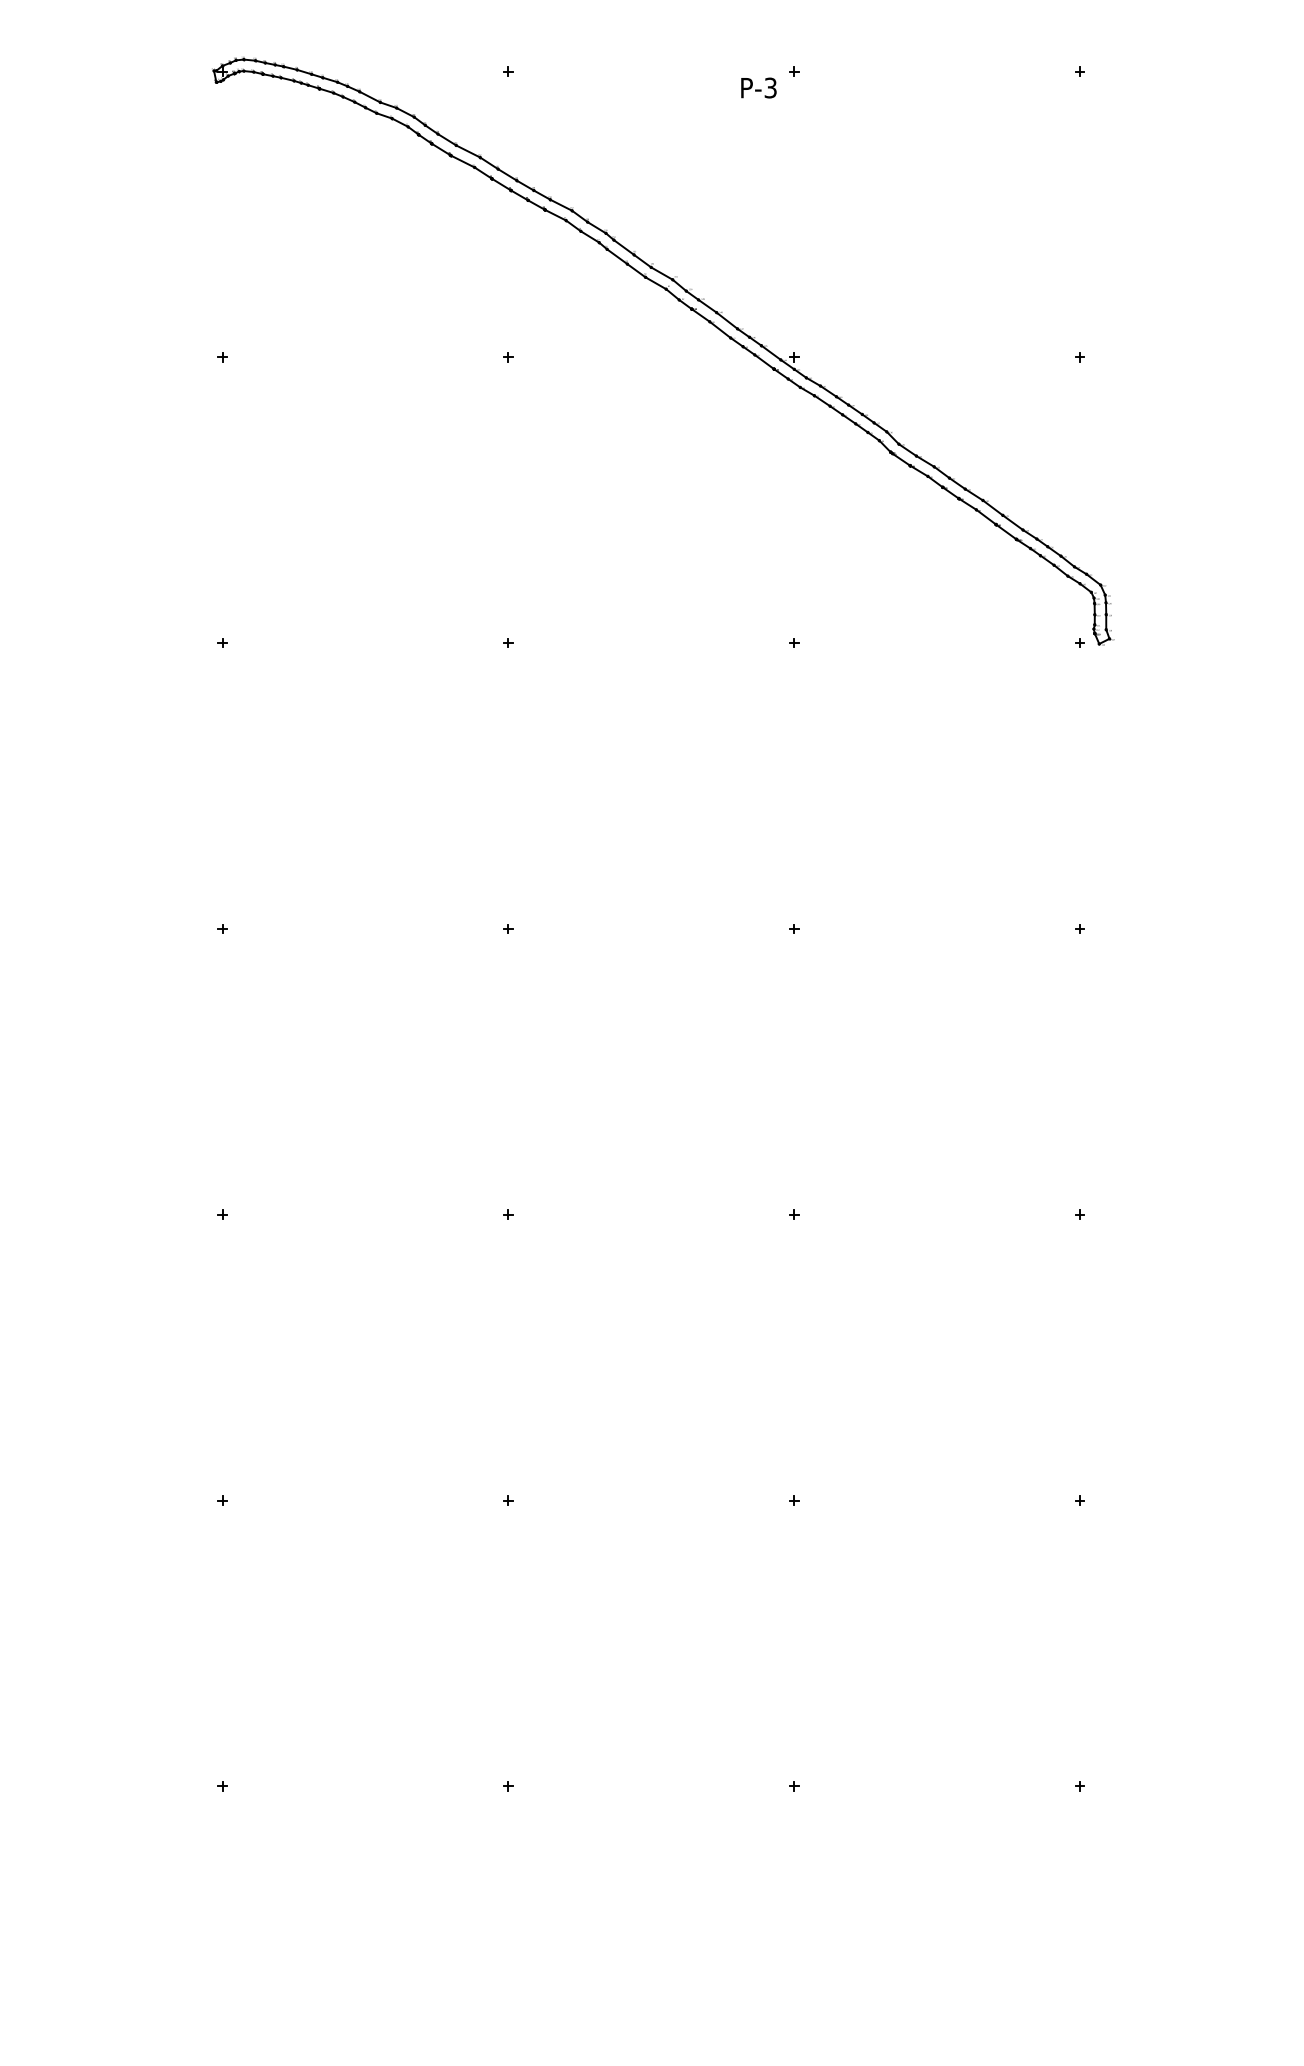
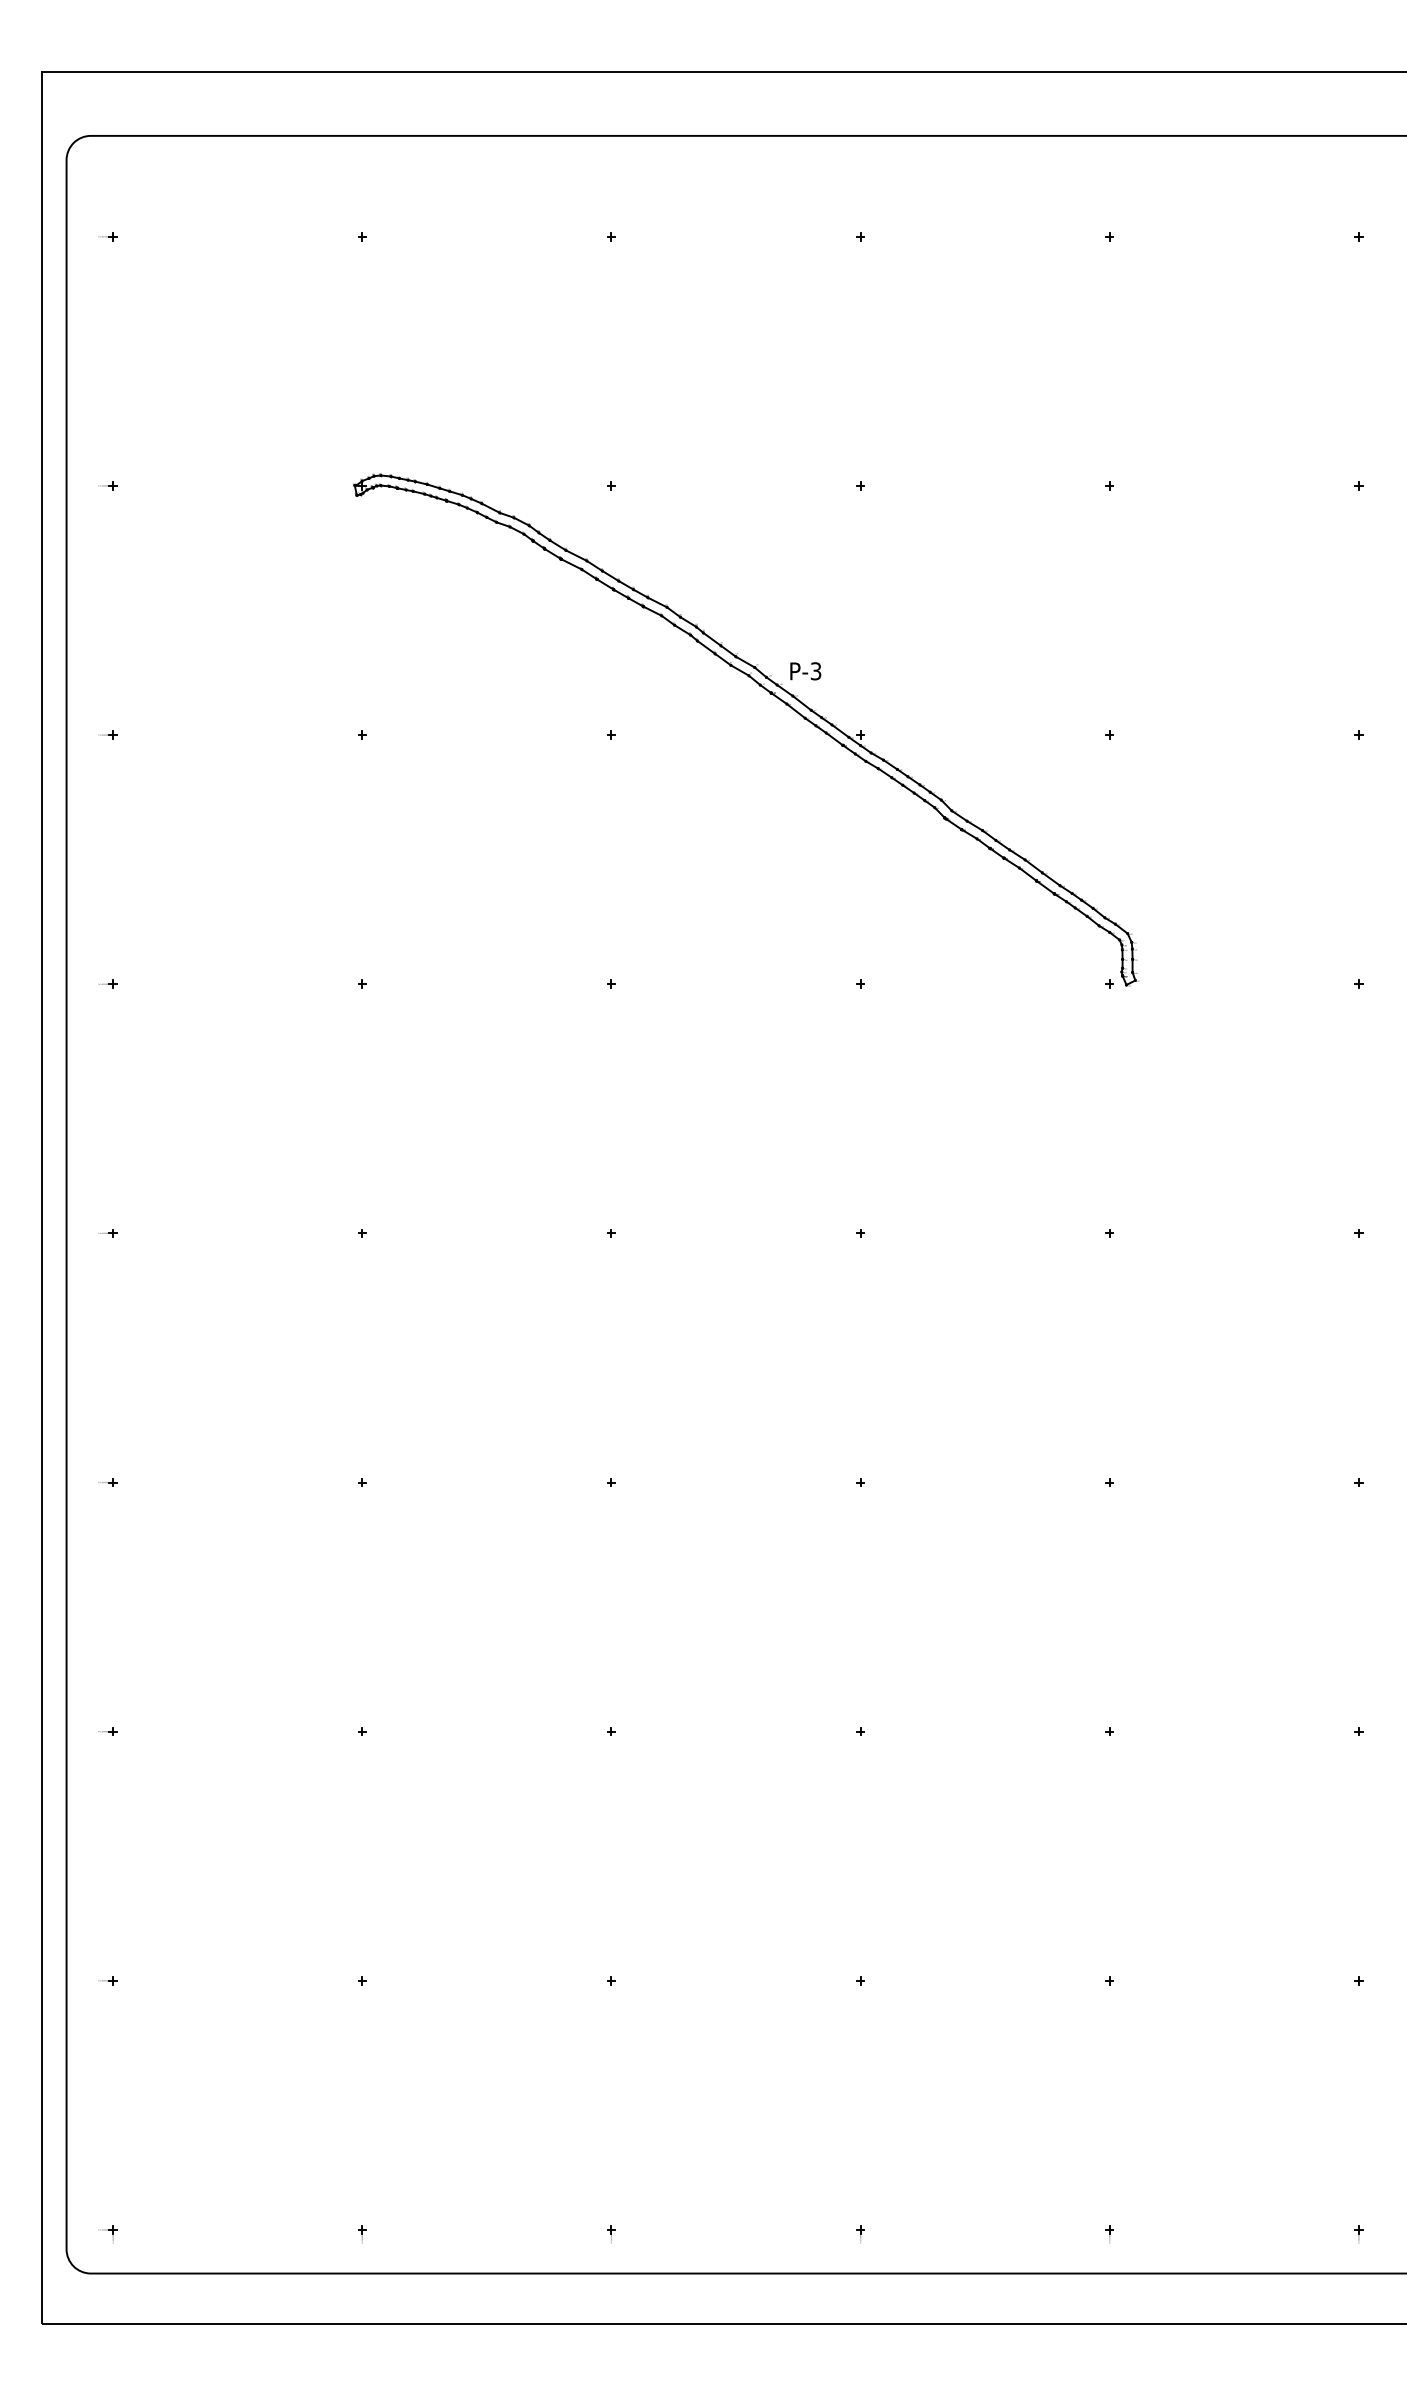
text: (758, 88) -> (805, 671), moved

